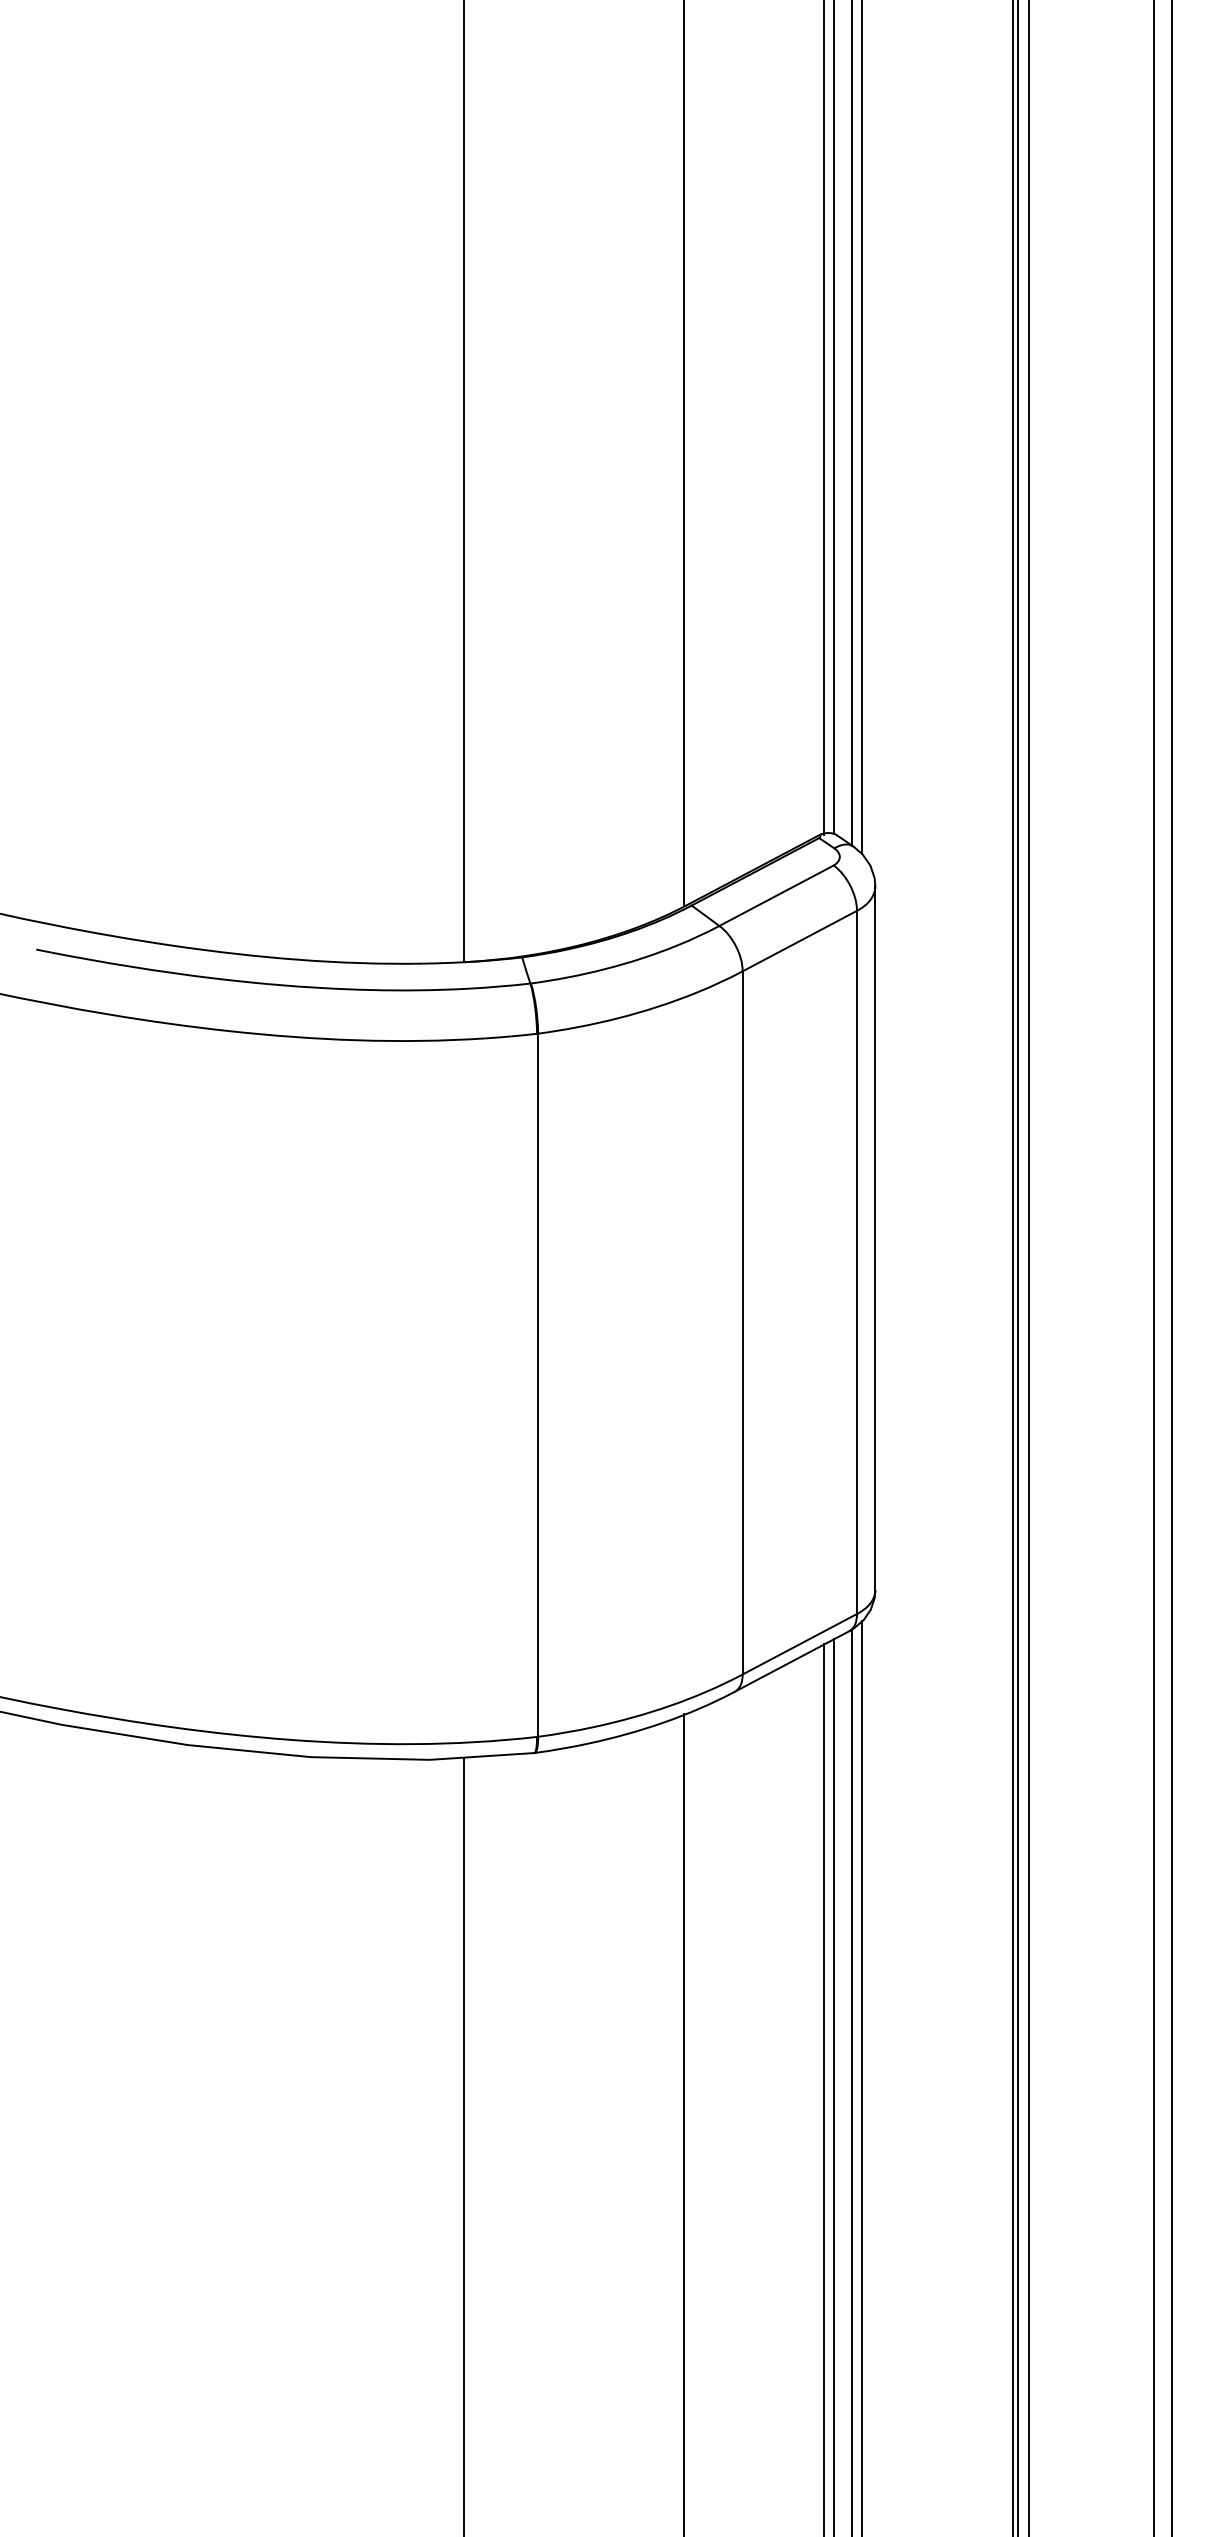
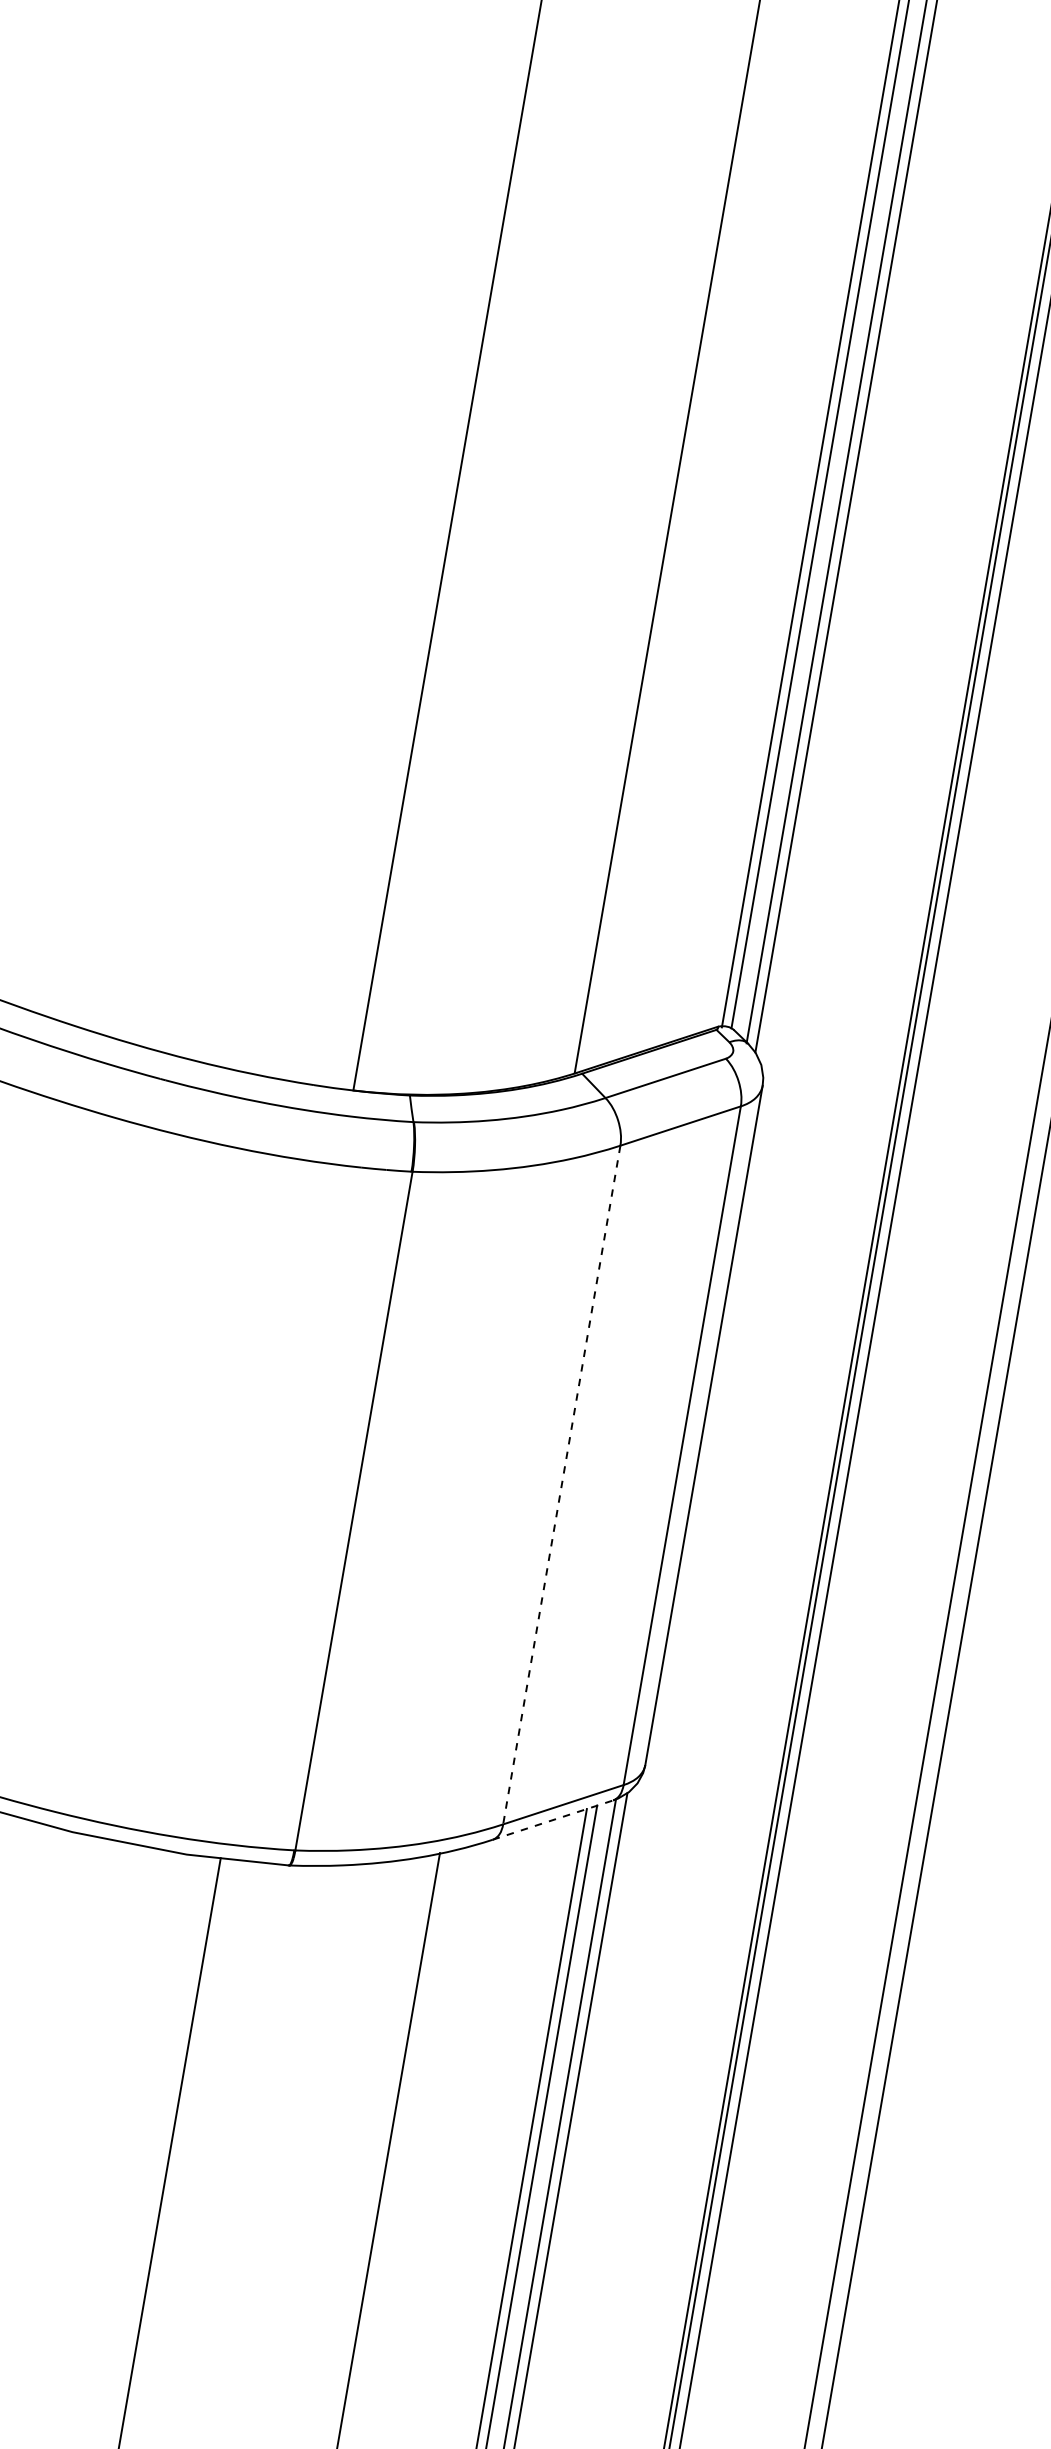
line: (742, 1322) -> (561, 1484), solid -> dashed
line: (792, 1661) -> (553, 1820), solid -> dashed

